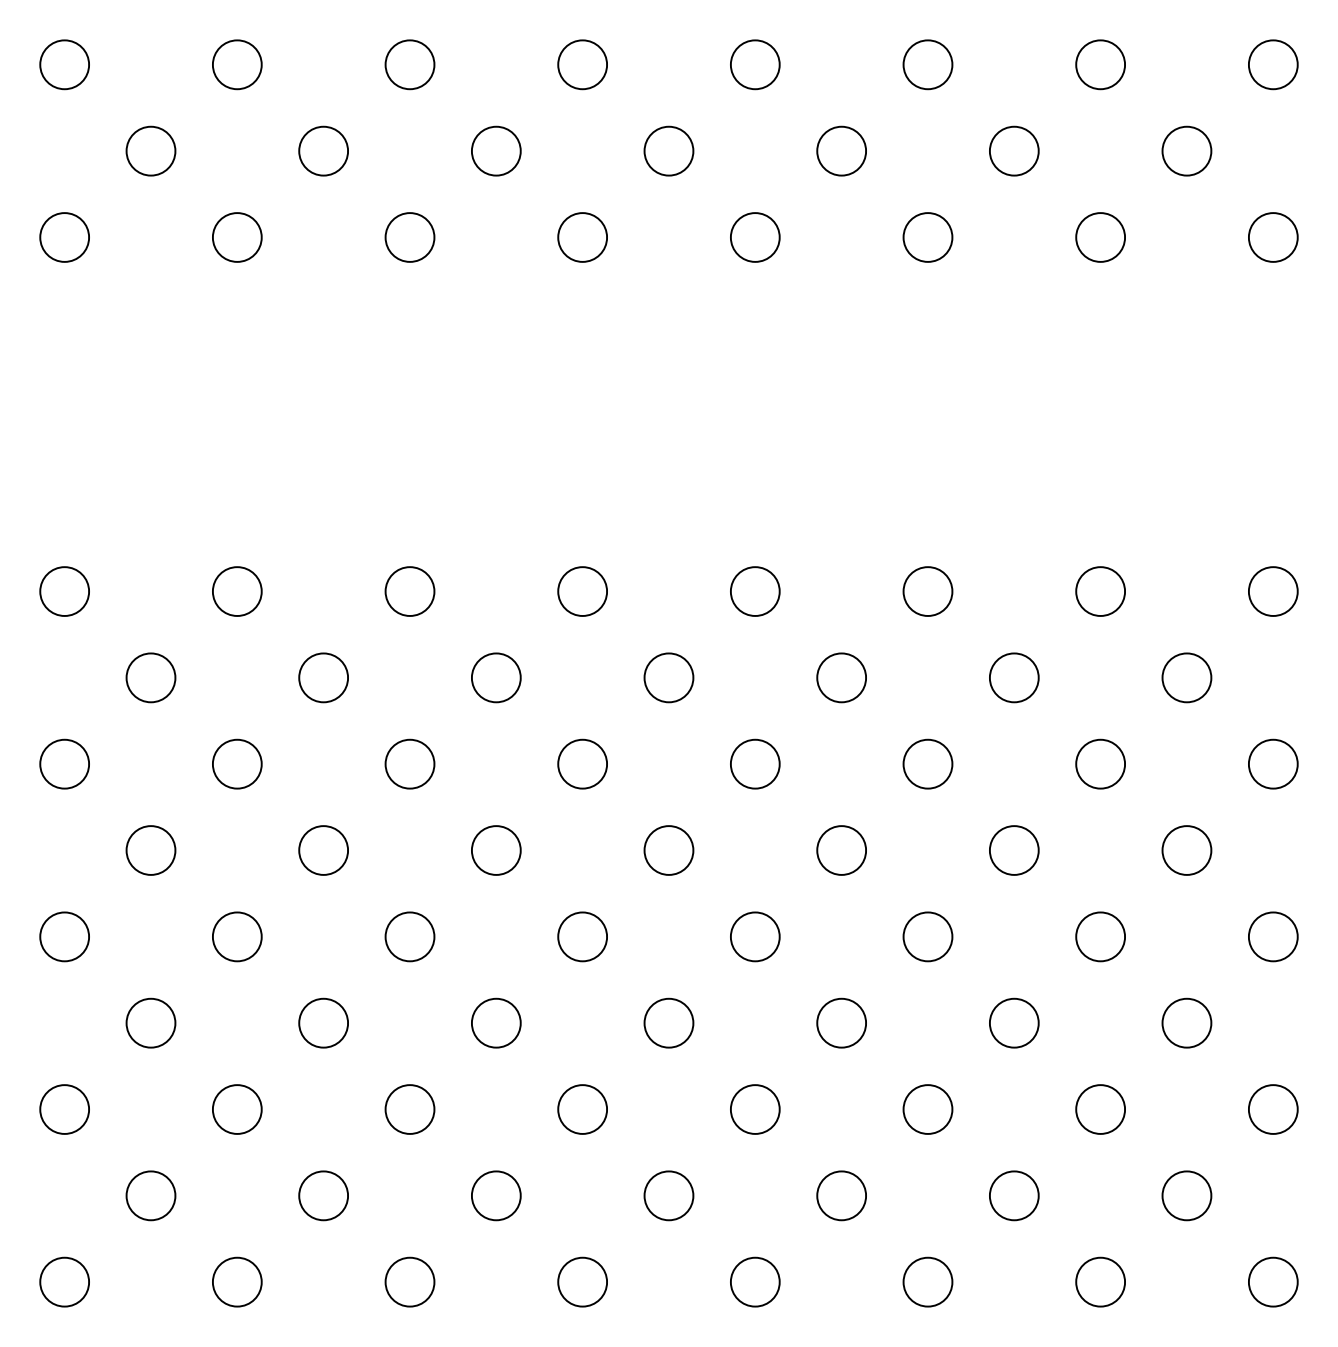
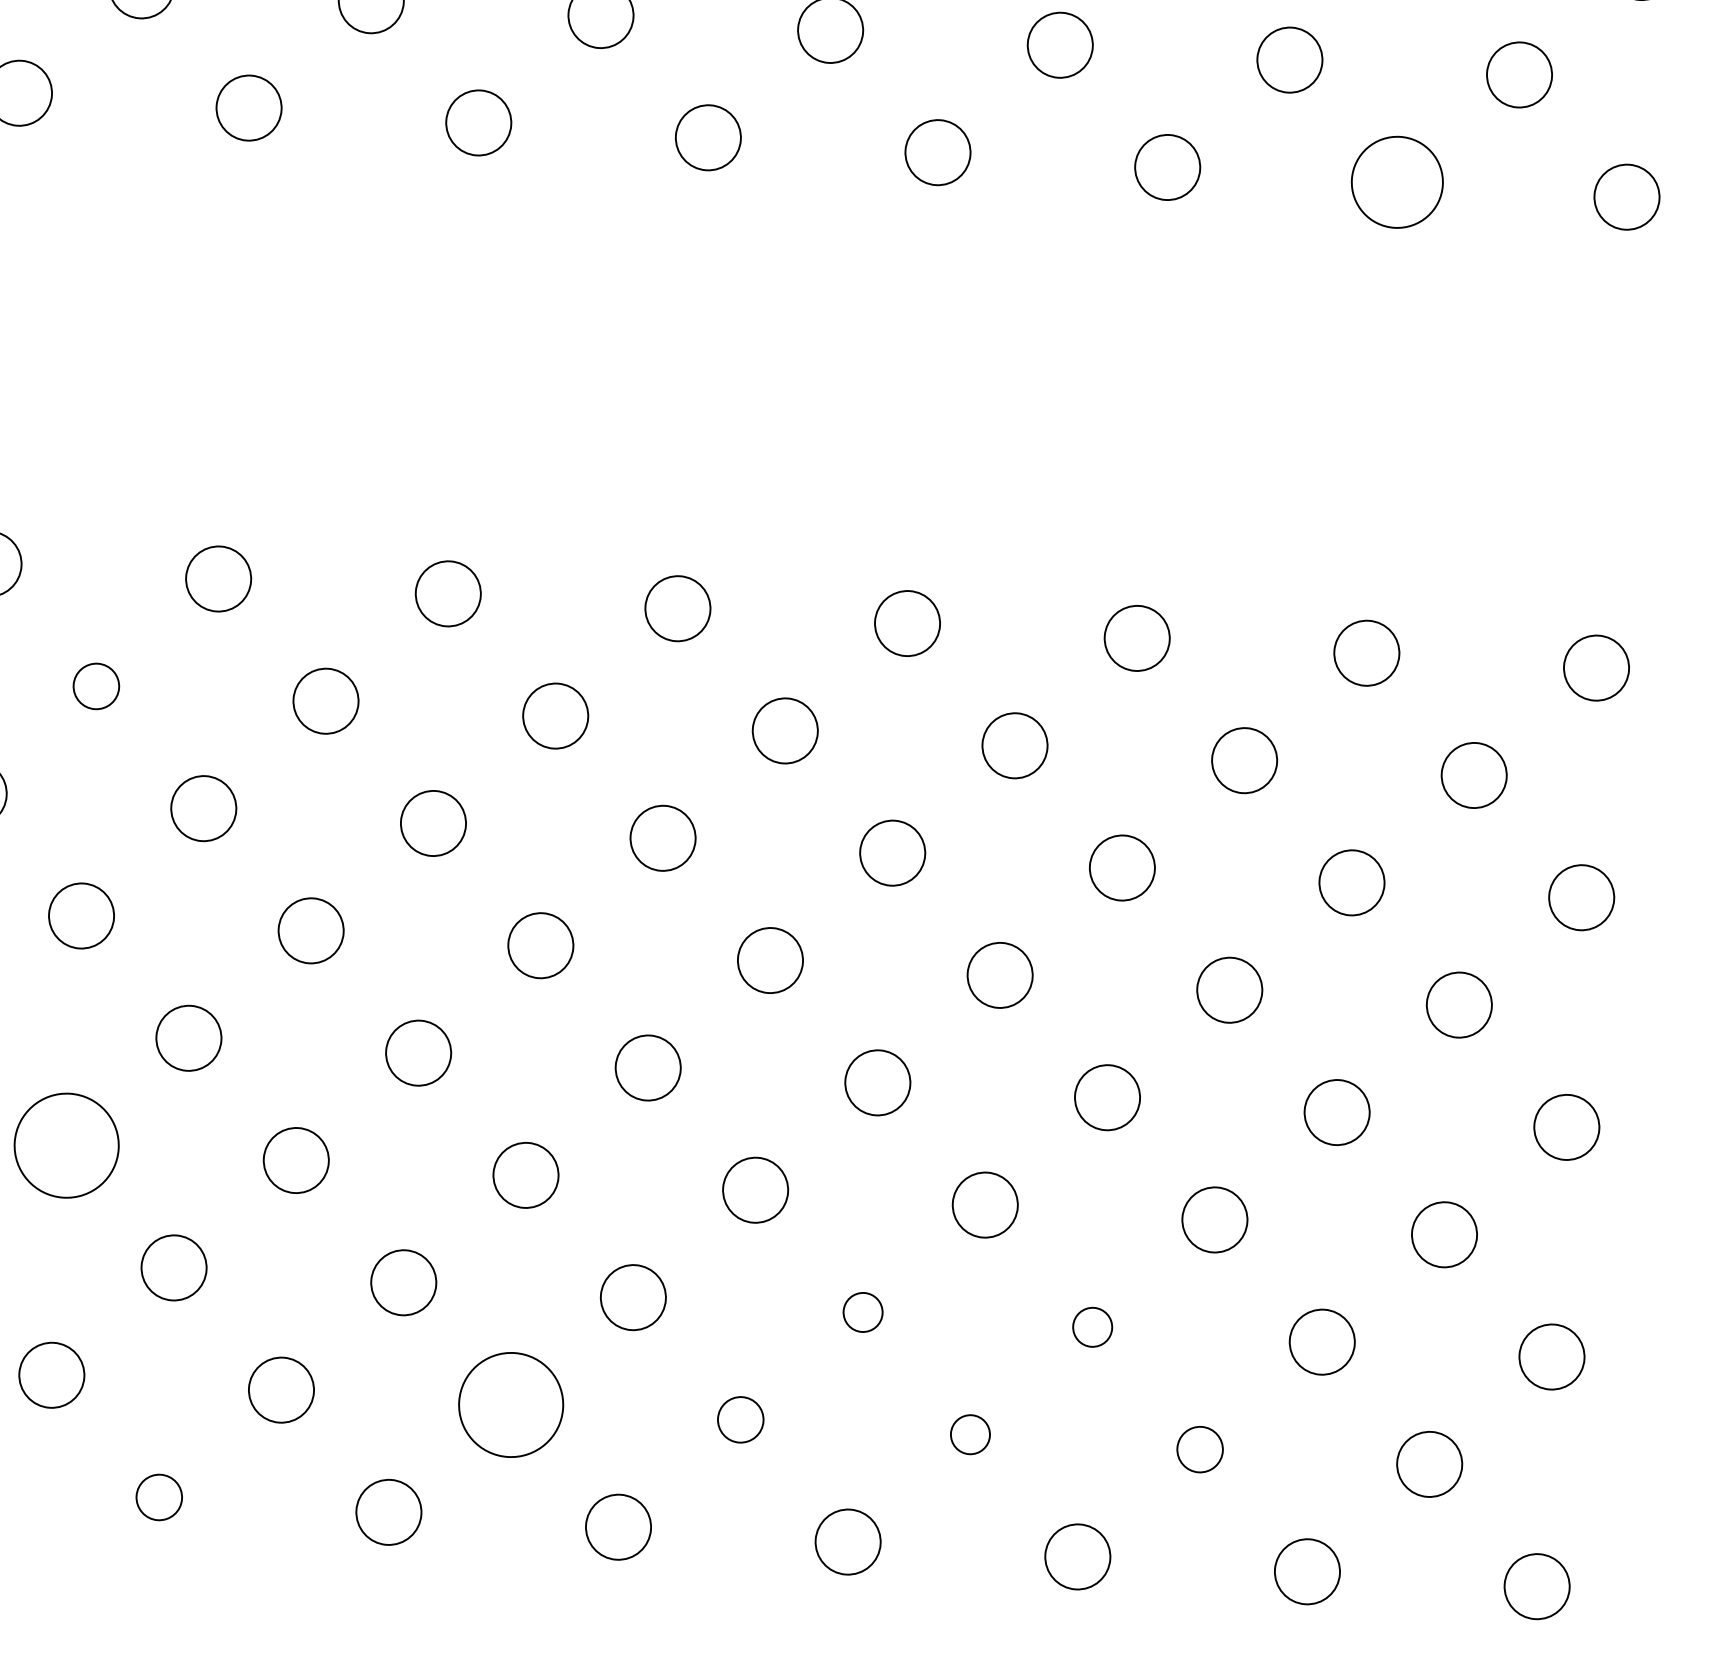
circle: (1100, 237) -> (1397, 182), size x1.4
circle: (150, 677) -> (95, 685), size x0.7
circle: (150, 1022) -> (66, 1144), size x1.6
circle: (755, 1109) -> (863, 1312), size x0.6
circle: (927, 1109) -> (1092, 1327), size x0.6
circle: (495, 1195) -> (510, 1404), size x1.6
circle: (668, 1195) -> (740, 1419), size x0.7
circle: (841, 1195) -> (970, 1434), size x0.6
circle: (1014, 1195) -> (1200, 1449), size x0.7
circle: (237, 1281) -> (159, 1496), size x0.7

